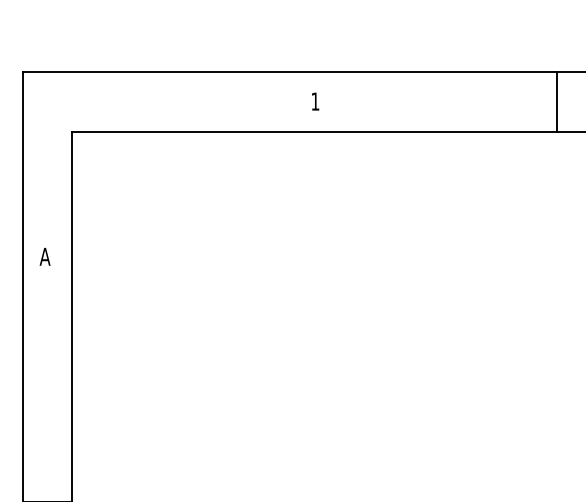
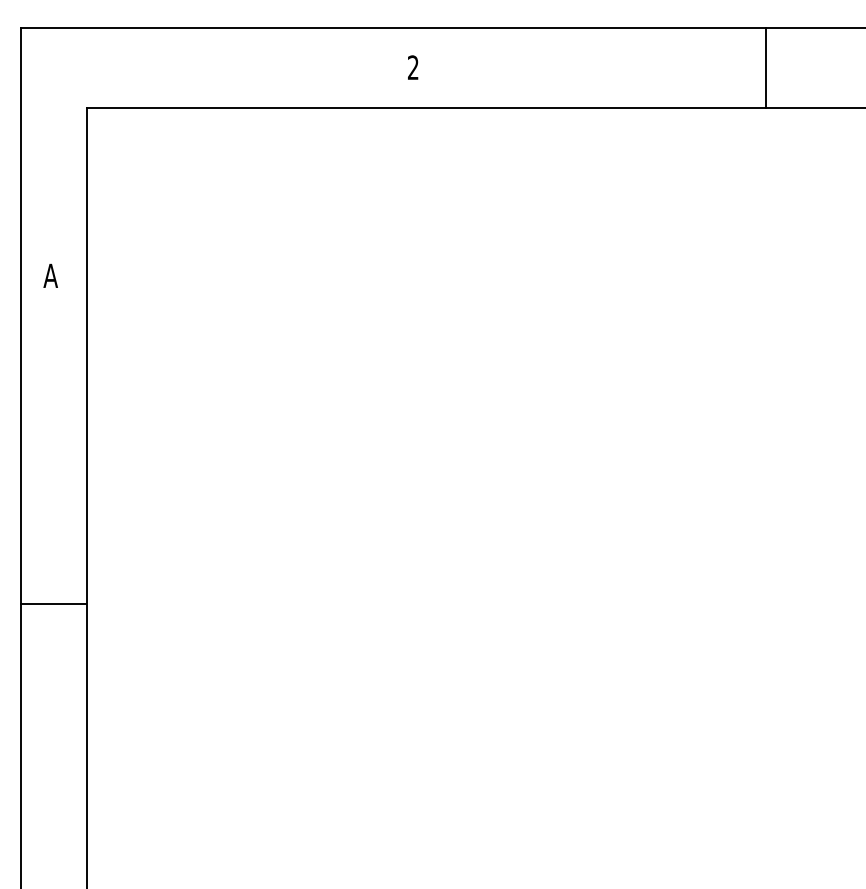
text: (315, 101) -> (413, 67), 1 -> 2
line: (557, 102) -> (766, 68), moved

